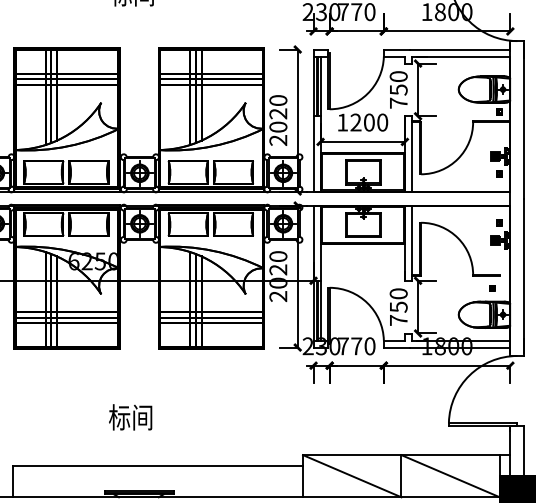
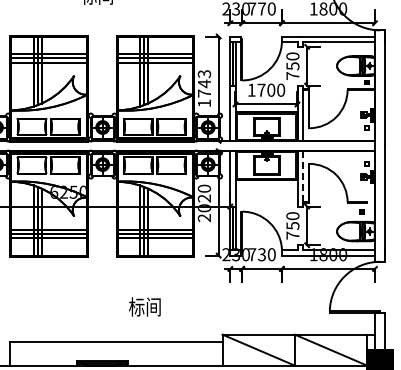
text: (278, 120) -> (204, 88), 2020 -> 1743
text: (355, 121) -> (261, 89), 1200 -> 1700
line: (411, 241) -> (302, 177), solid -> dashed
text: (357, 346) -> (262, 254), 770 -> 730
text: (130, 416) -> (144, 306), moved

